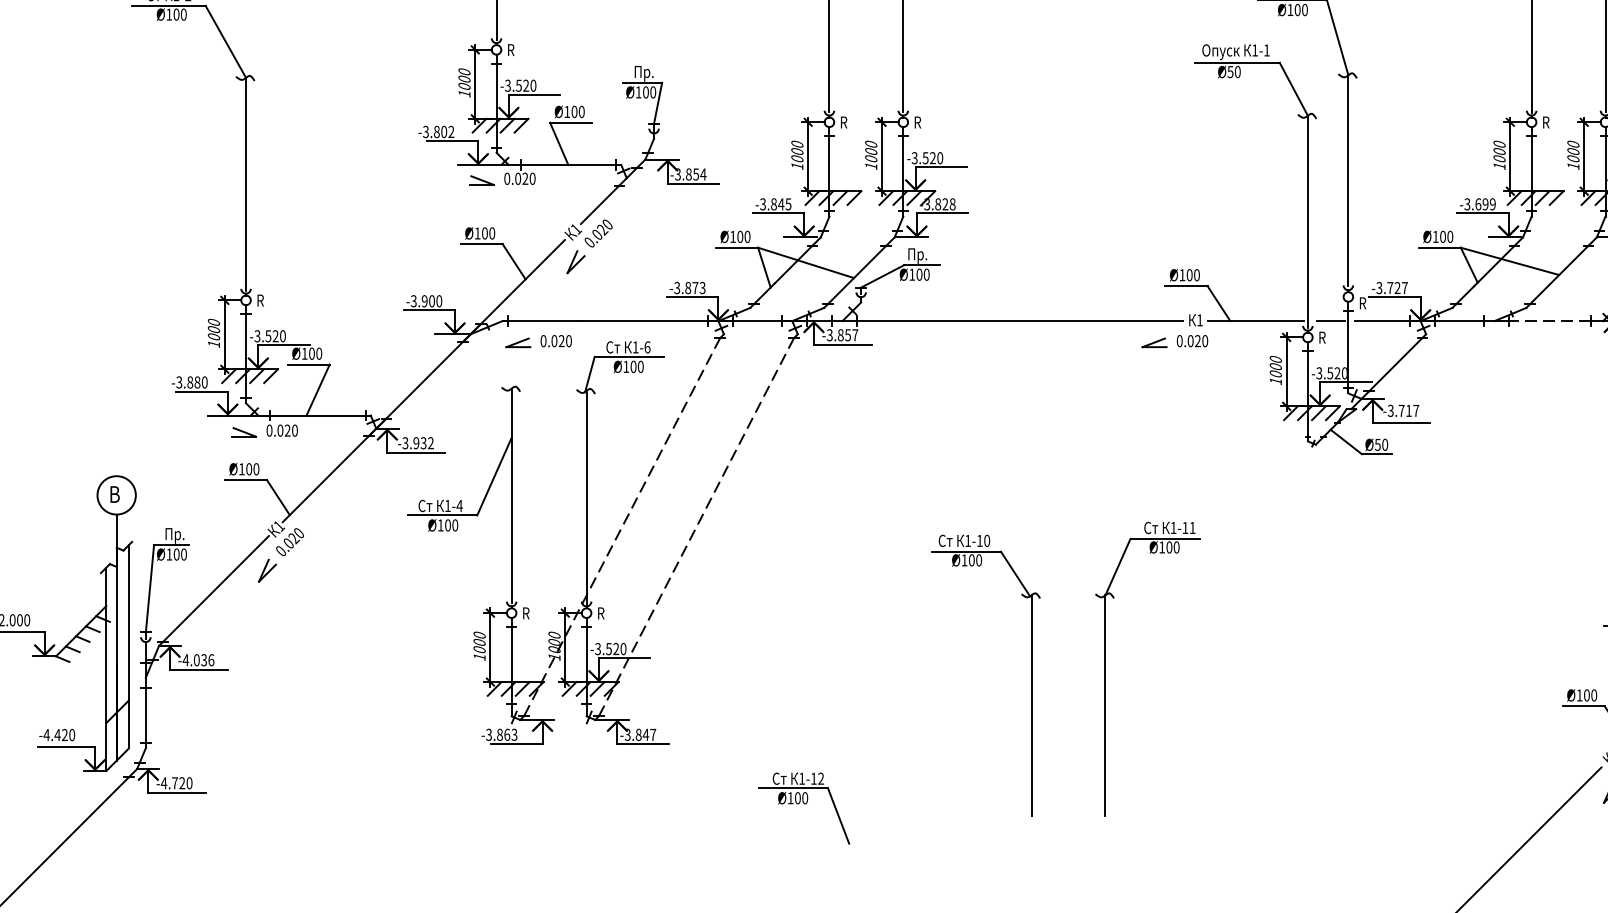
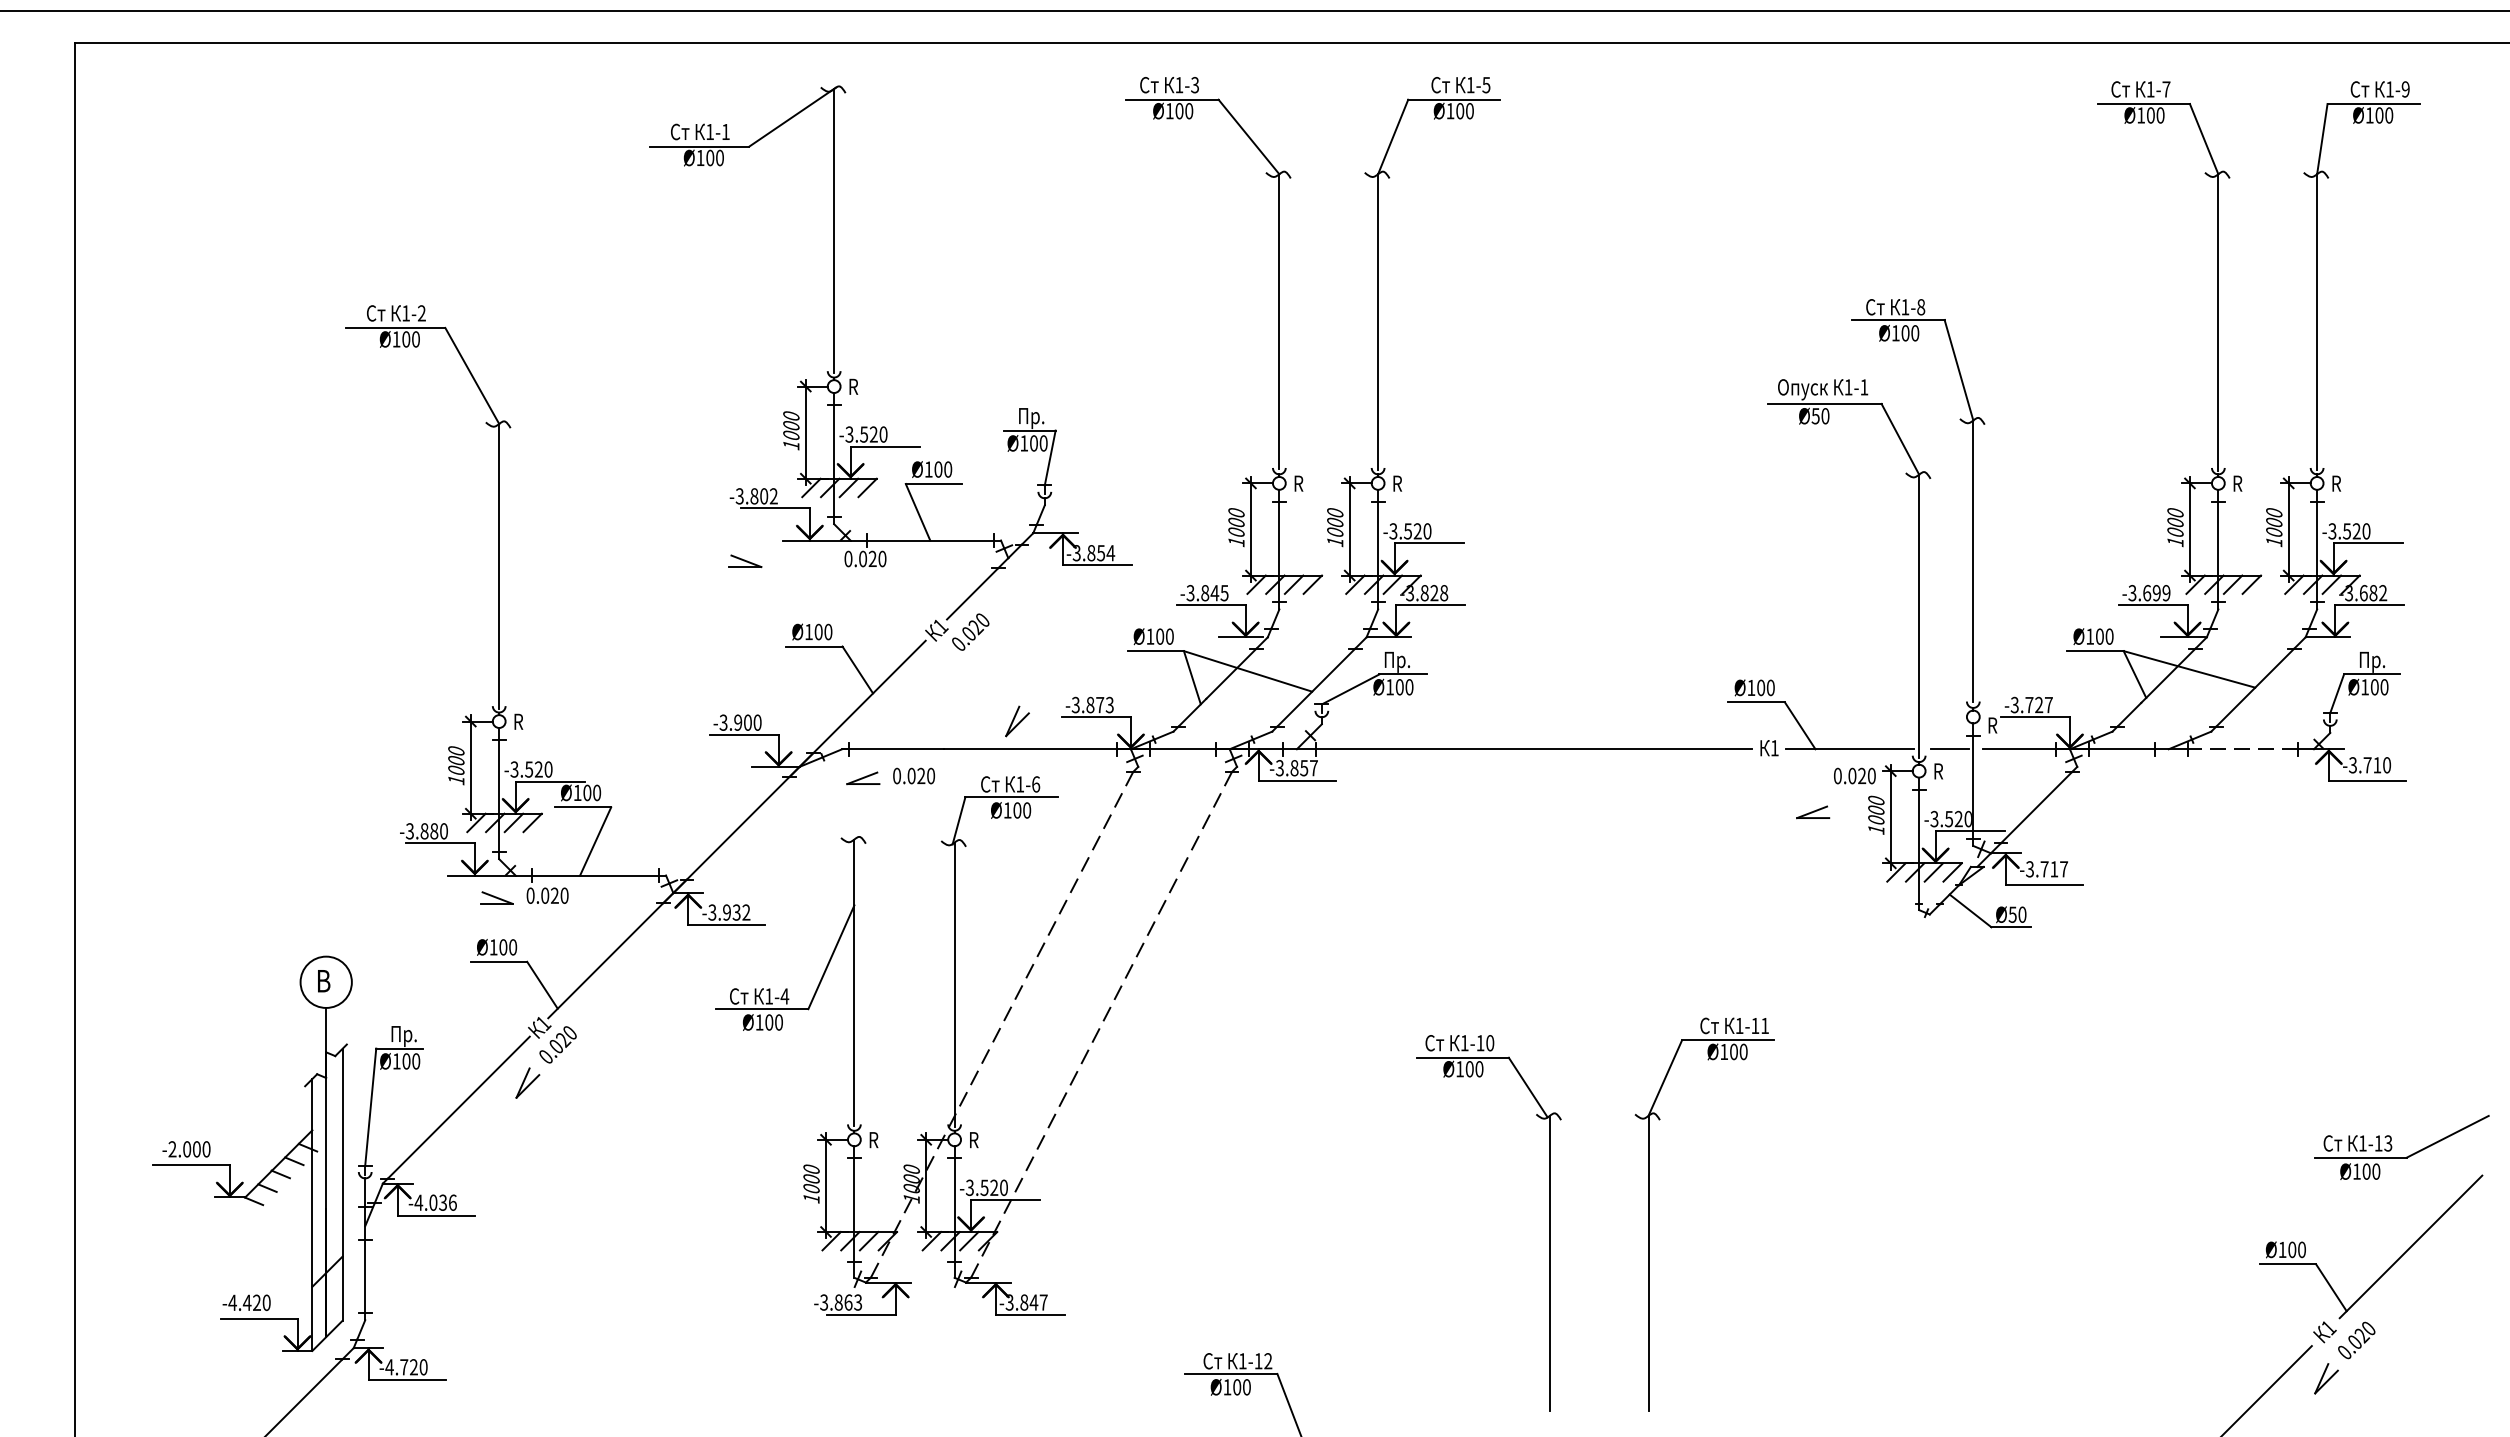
part: (481, 180) -> (745, 561), moved
part: (576, 262) -> (1017, 721), moved
text: (1192, 340) -> (1854, 775), moved
part: (1154, 342) -> (1813, 812), moved

